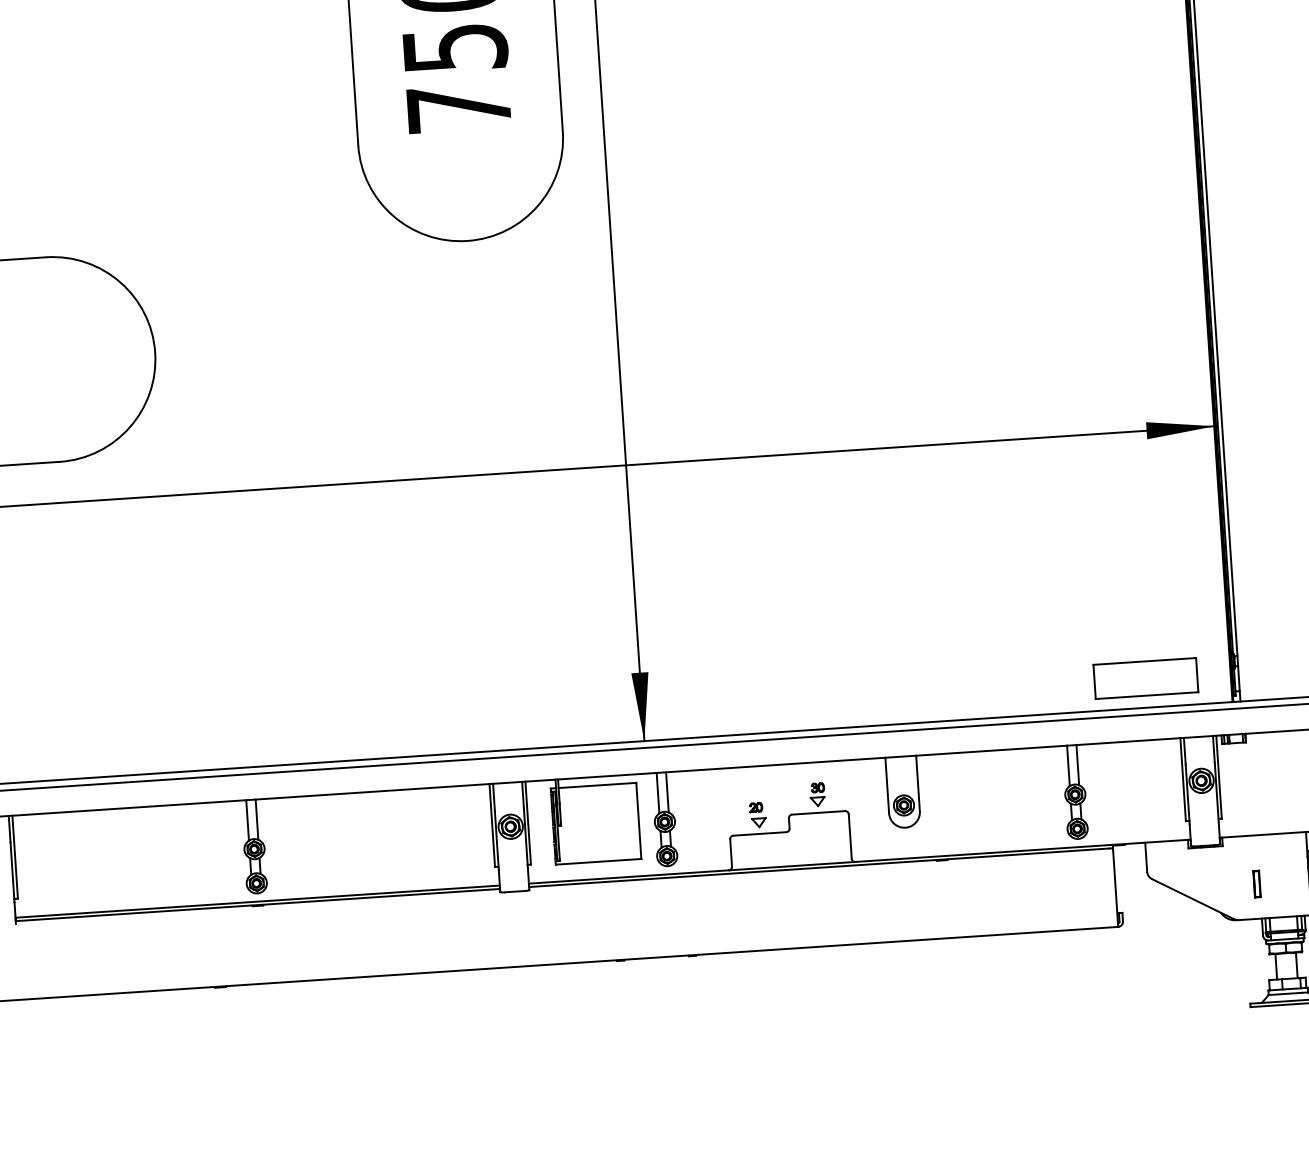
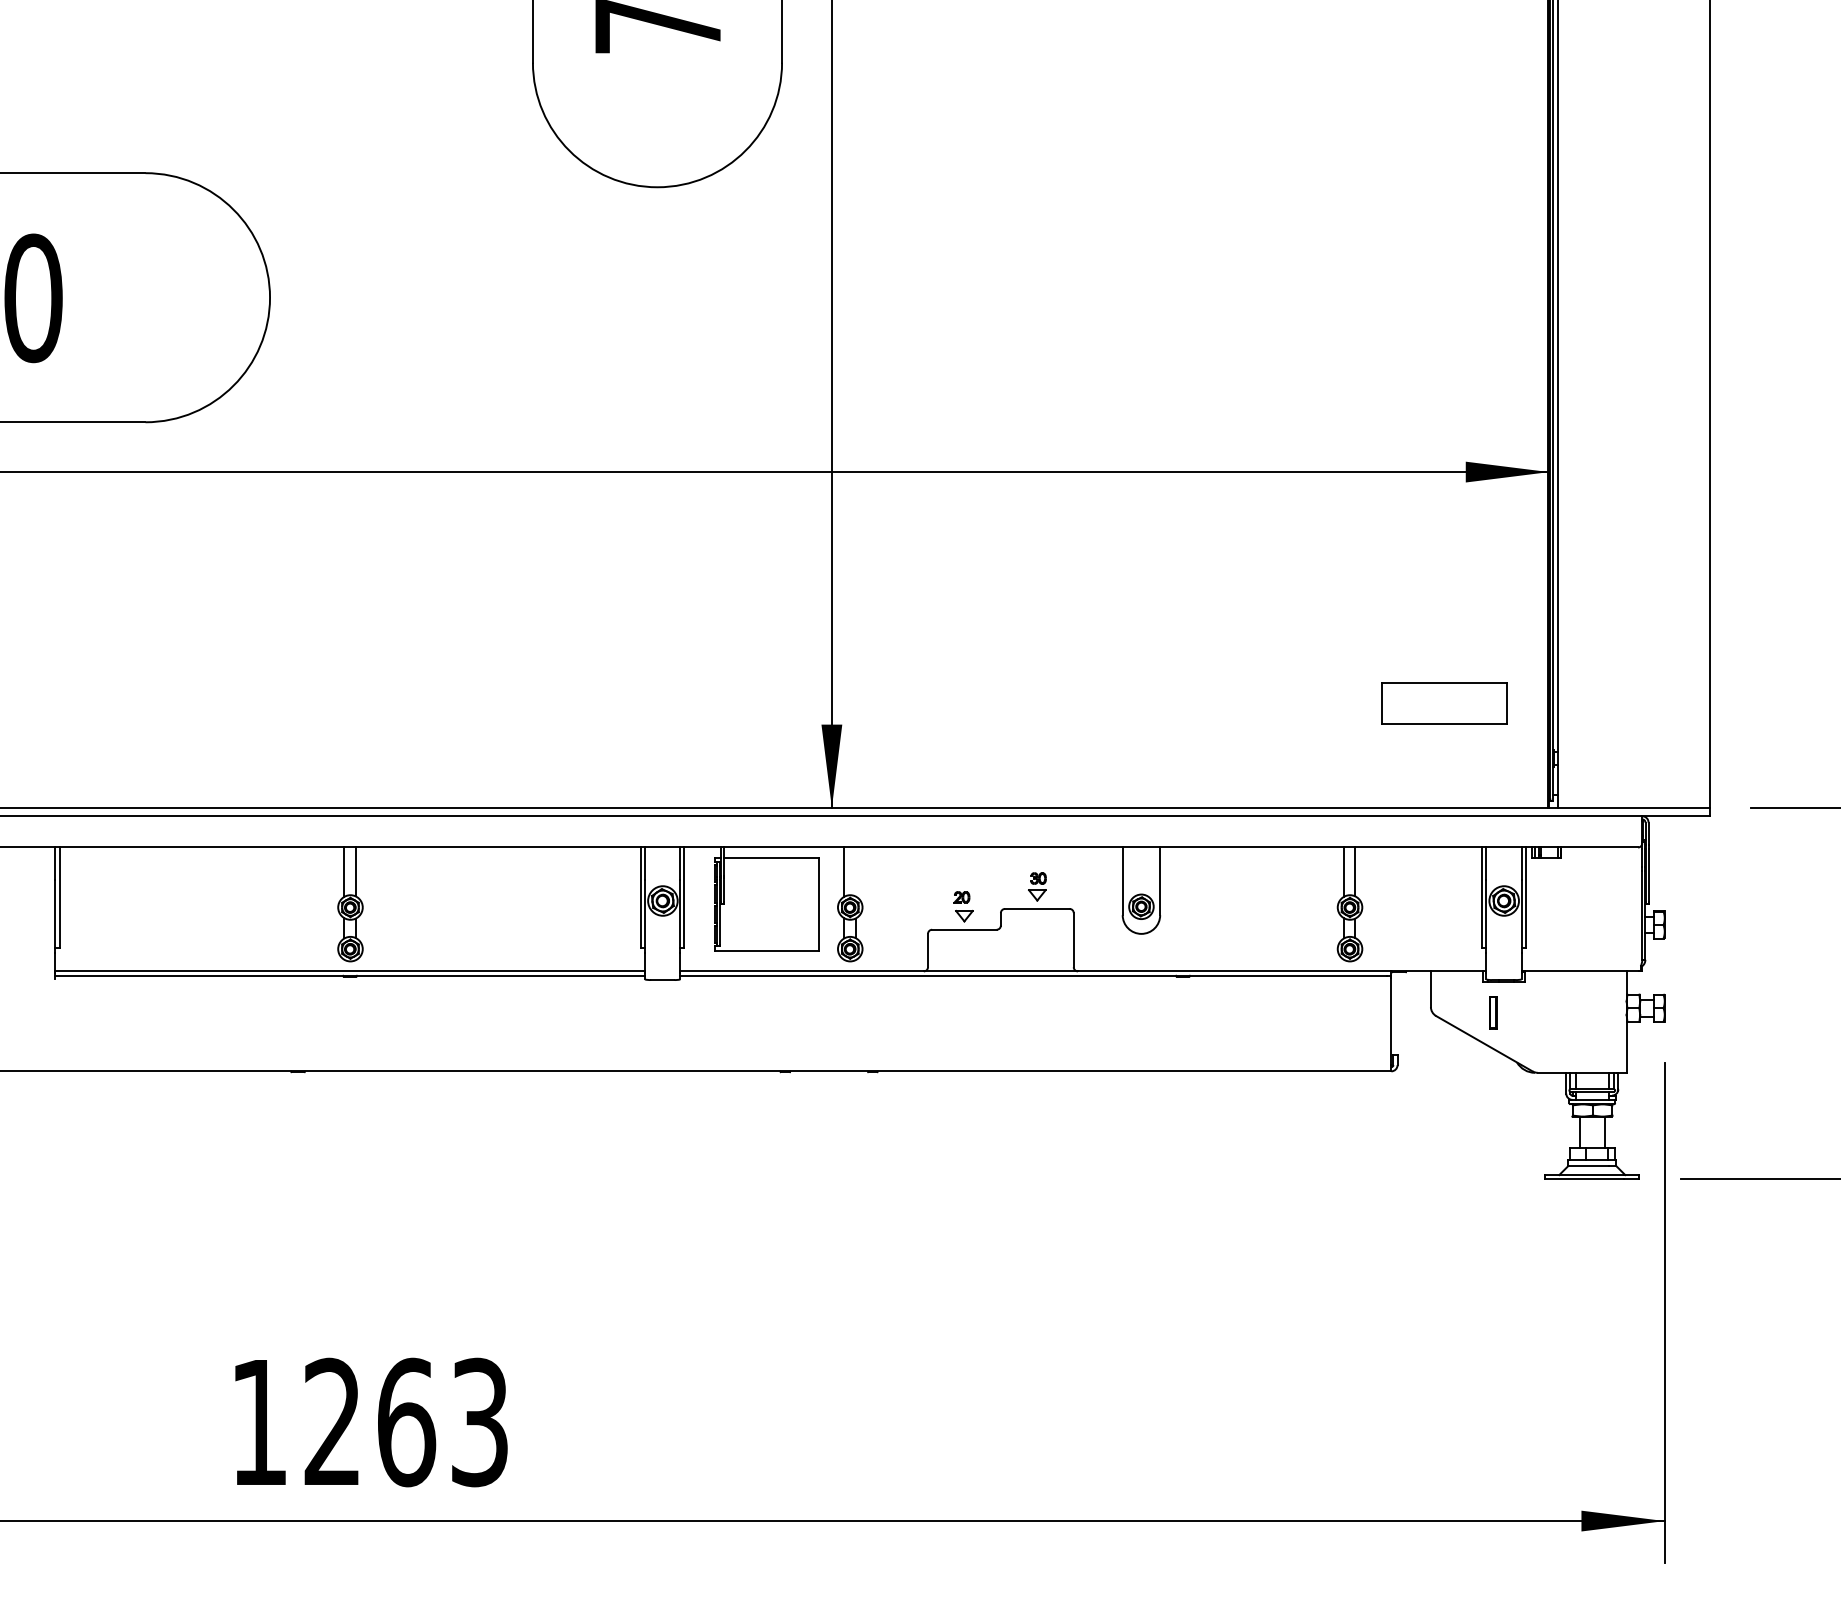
part: (1145, 678) -> (1444, 703), moved
line: (667, 792) -> (855, 871), removed
part: (1257, 883) -> (1493, 1012), moved

